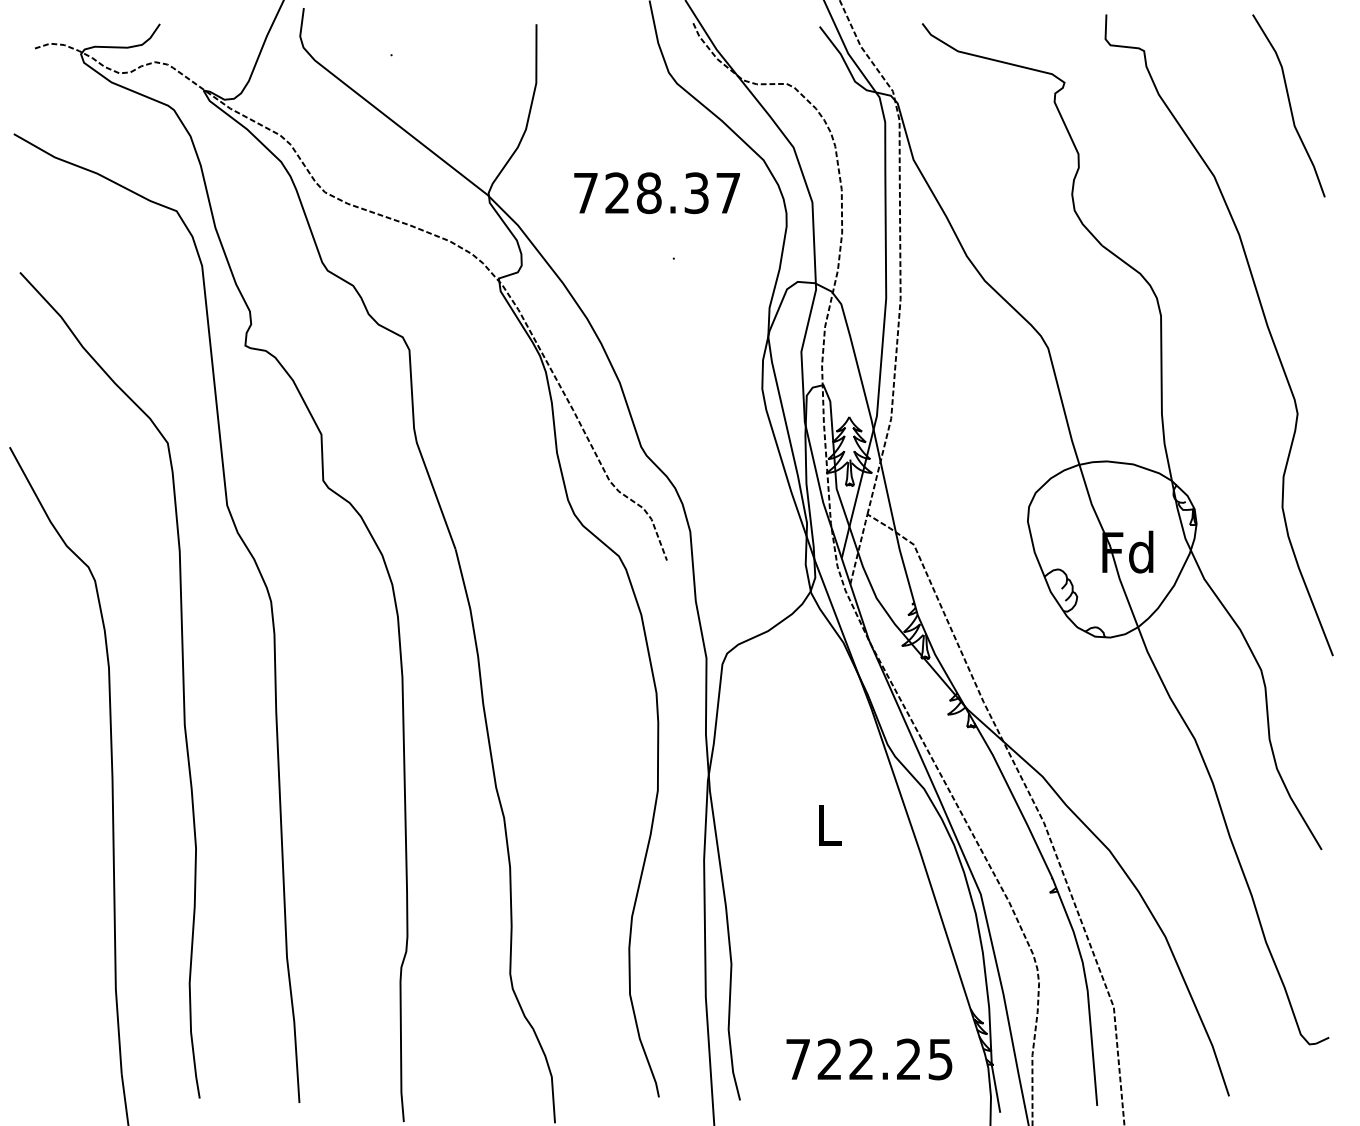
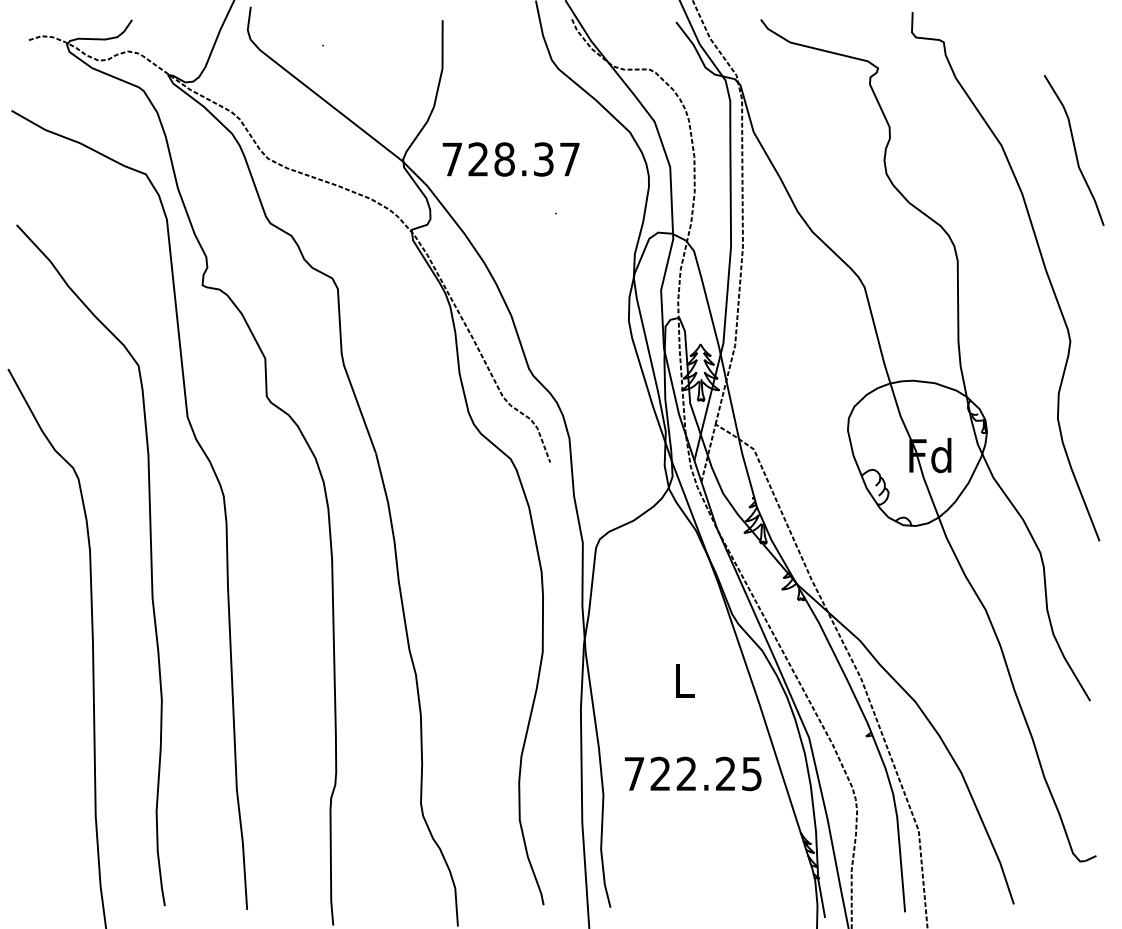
curve: (1289, 105) -> (1074, 150), moved
text: (656, 193) -> (510, 159), moved
text: (869, 1058) -> (693, 773), moved

